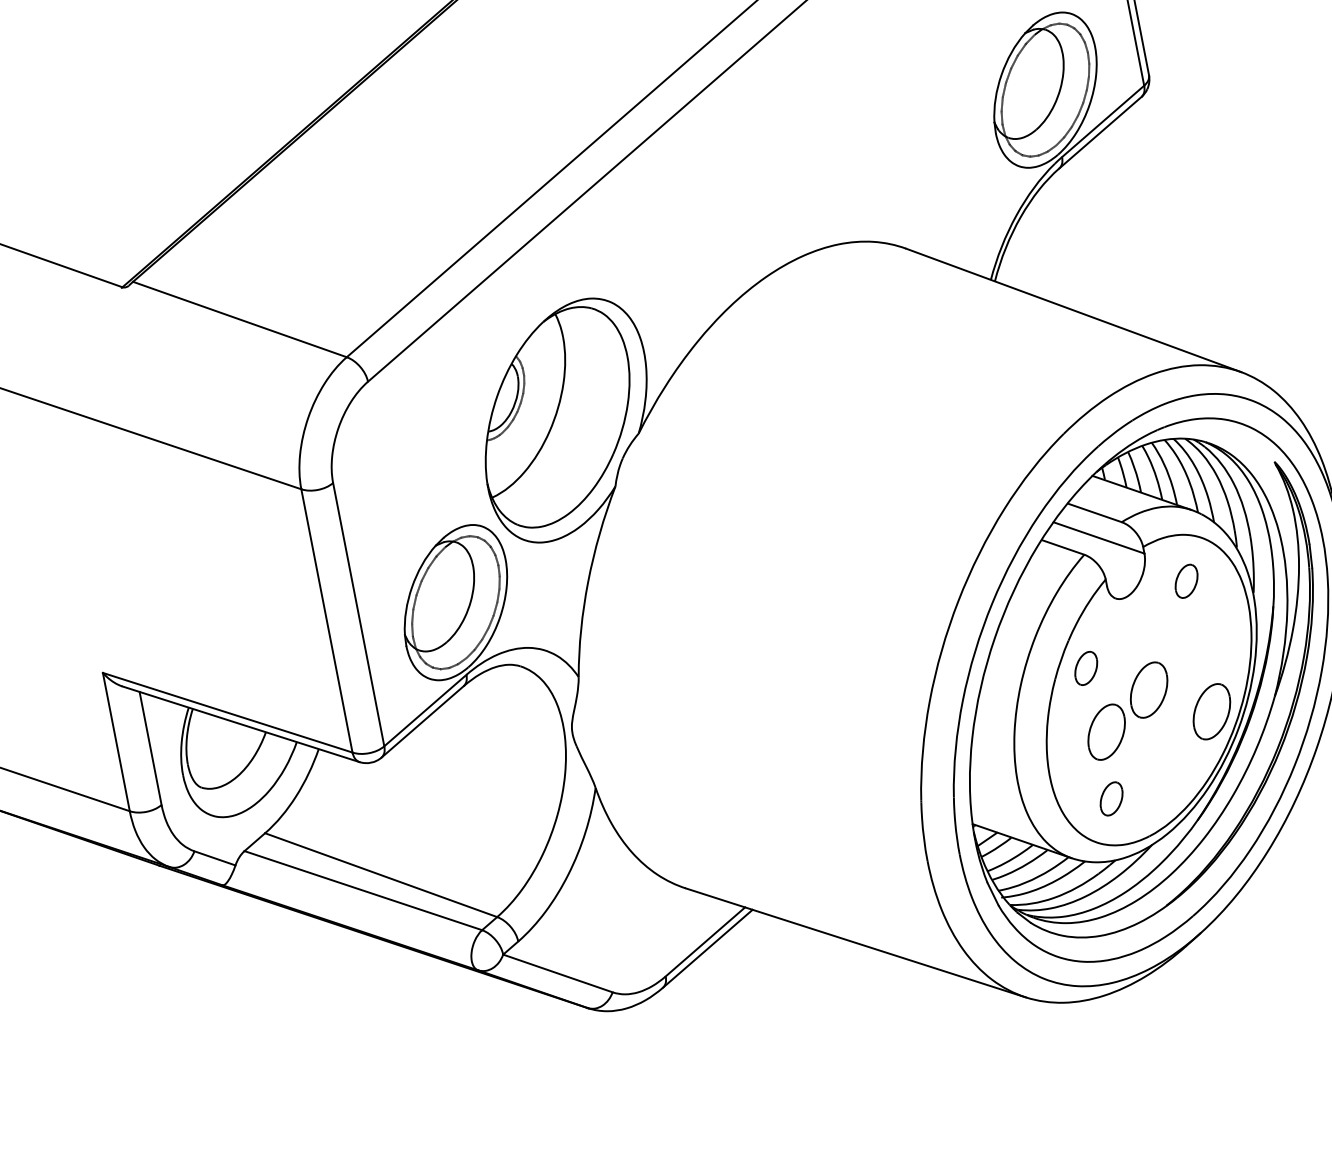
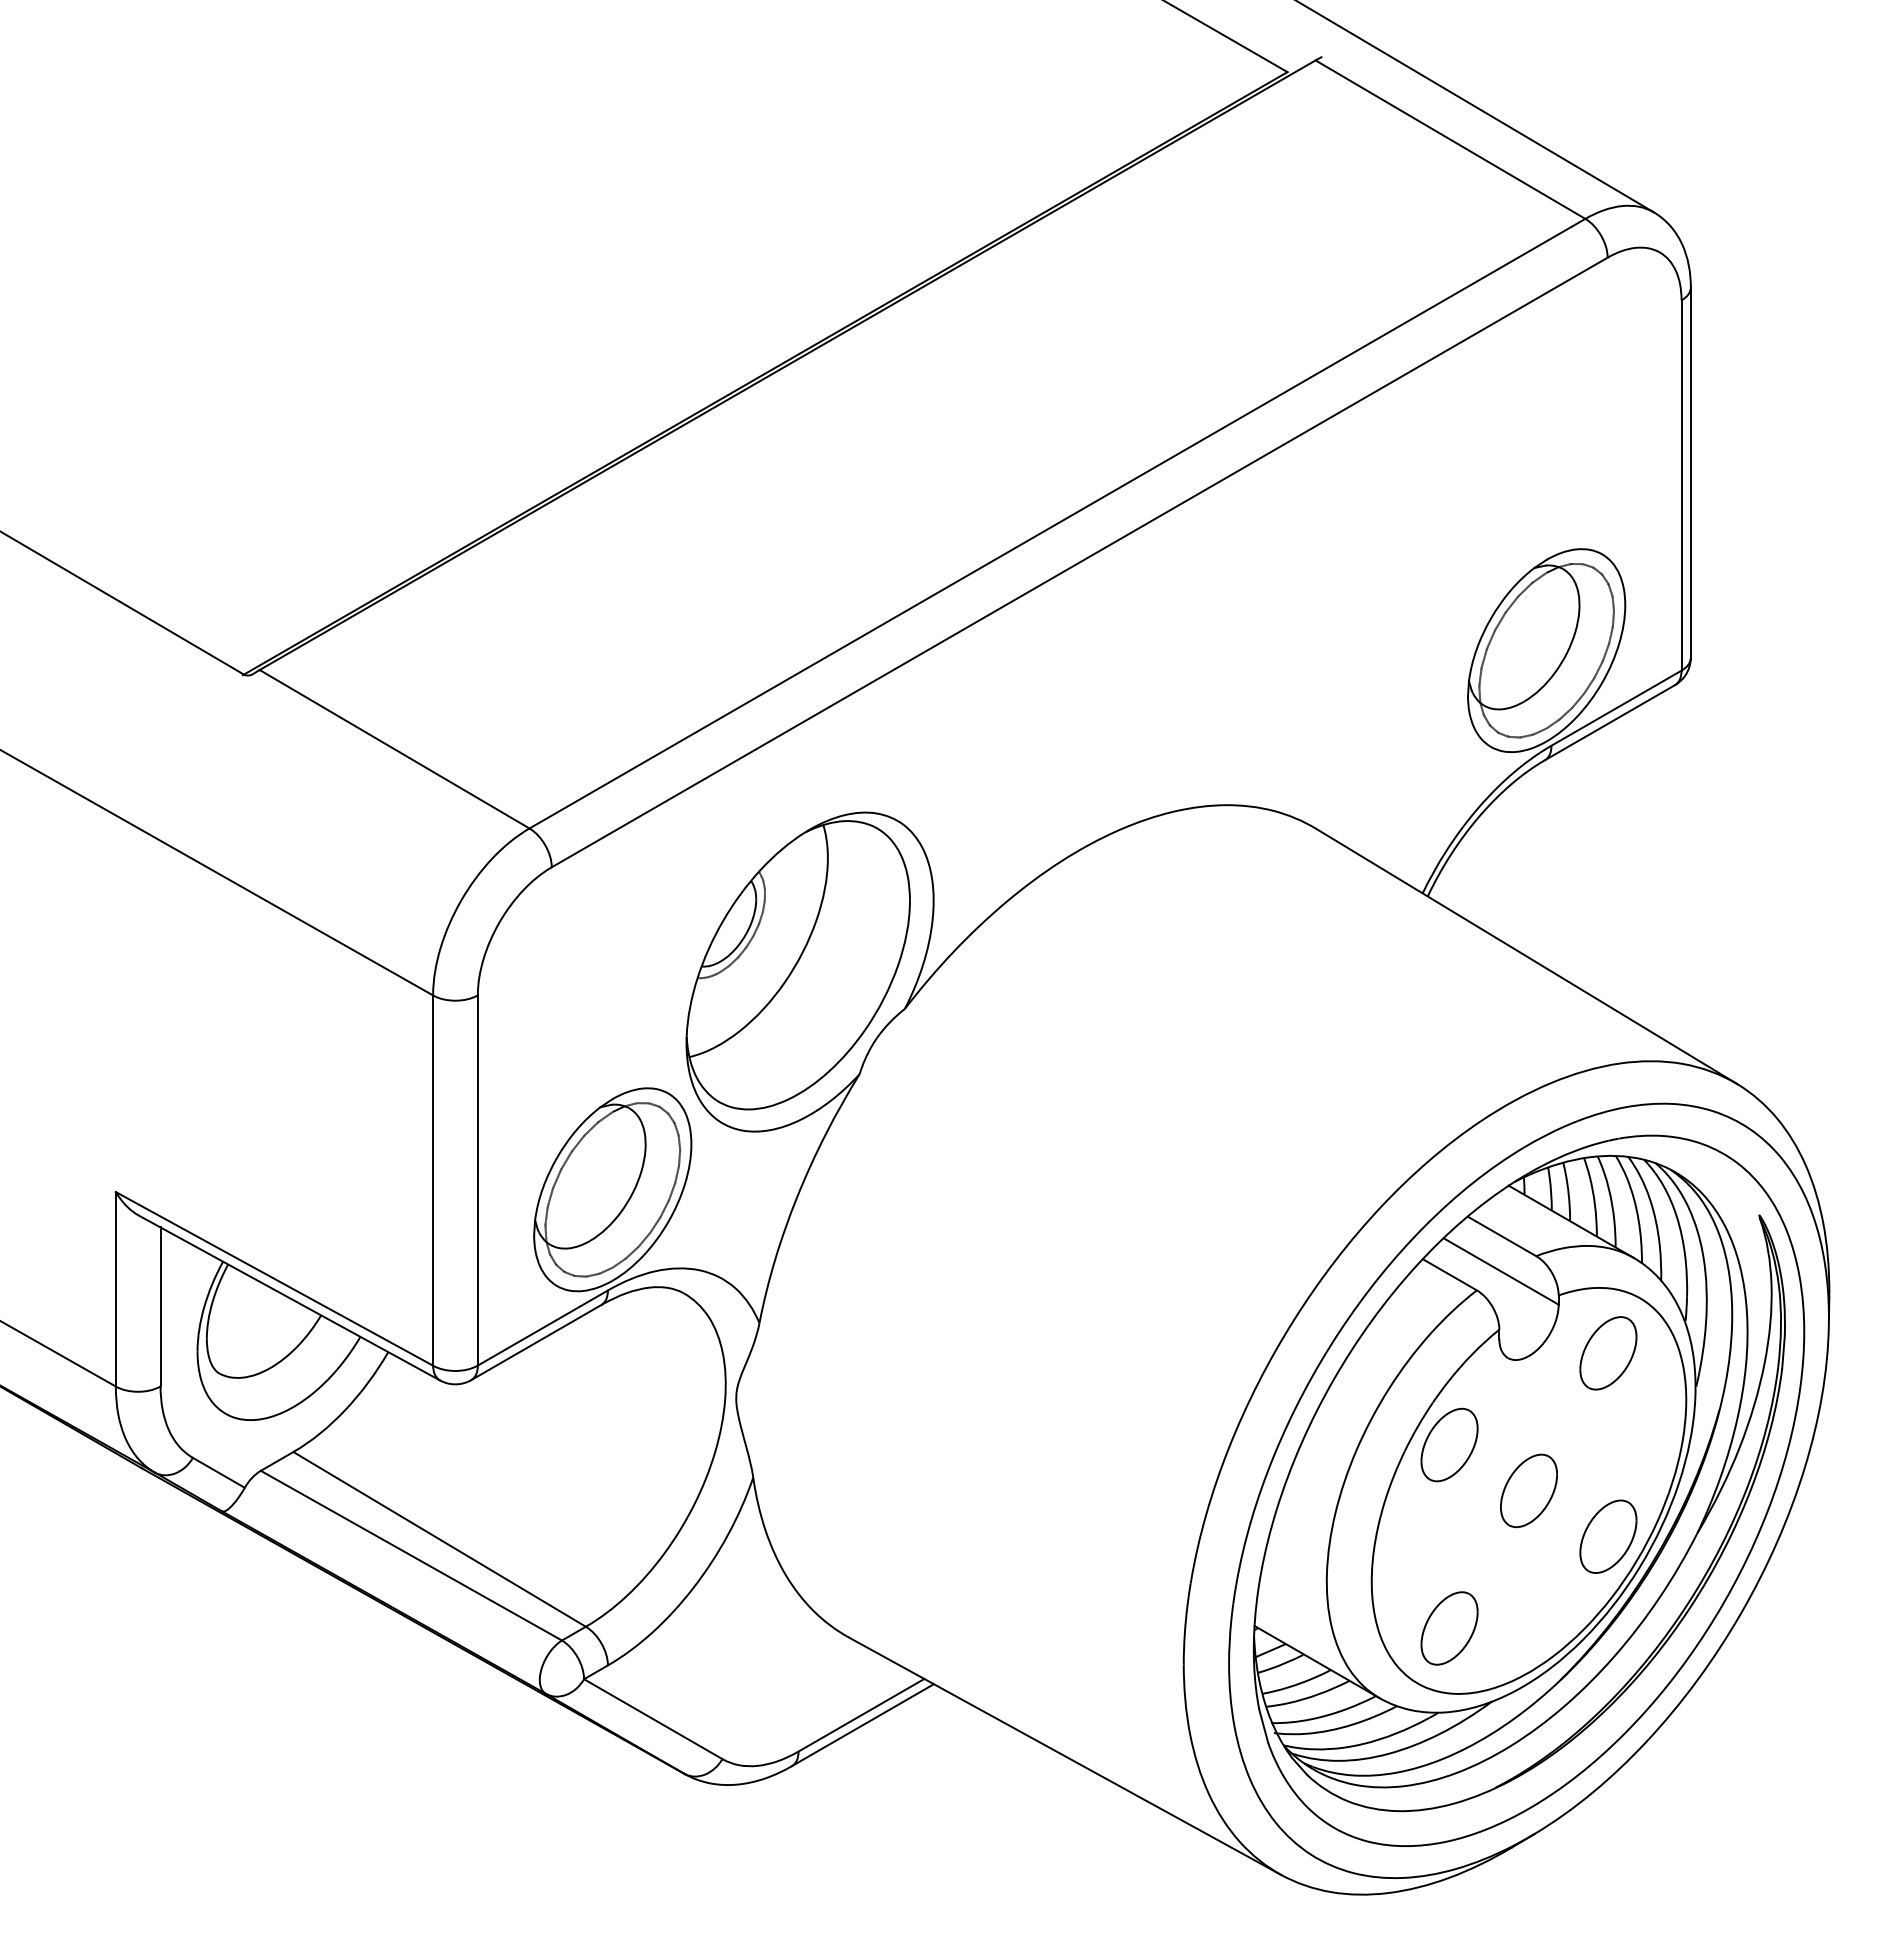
part: (1186, 581) -> (1608, 1353), size x1.67
part: (1086, 668) -> (1449, 1444), size x1.67
part: (1106, 732) -> (1460, 1536), removed
part: (1111, 798) -> (1449, 1628), size x1.67

